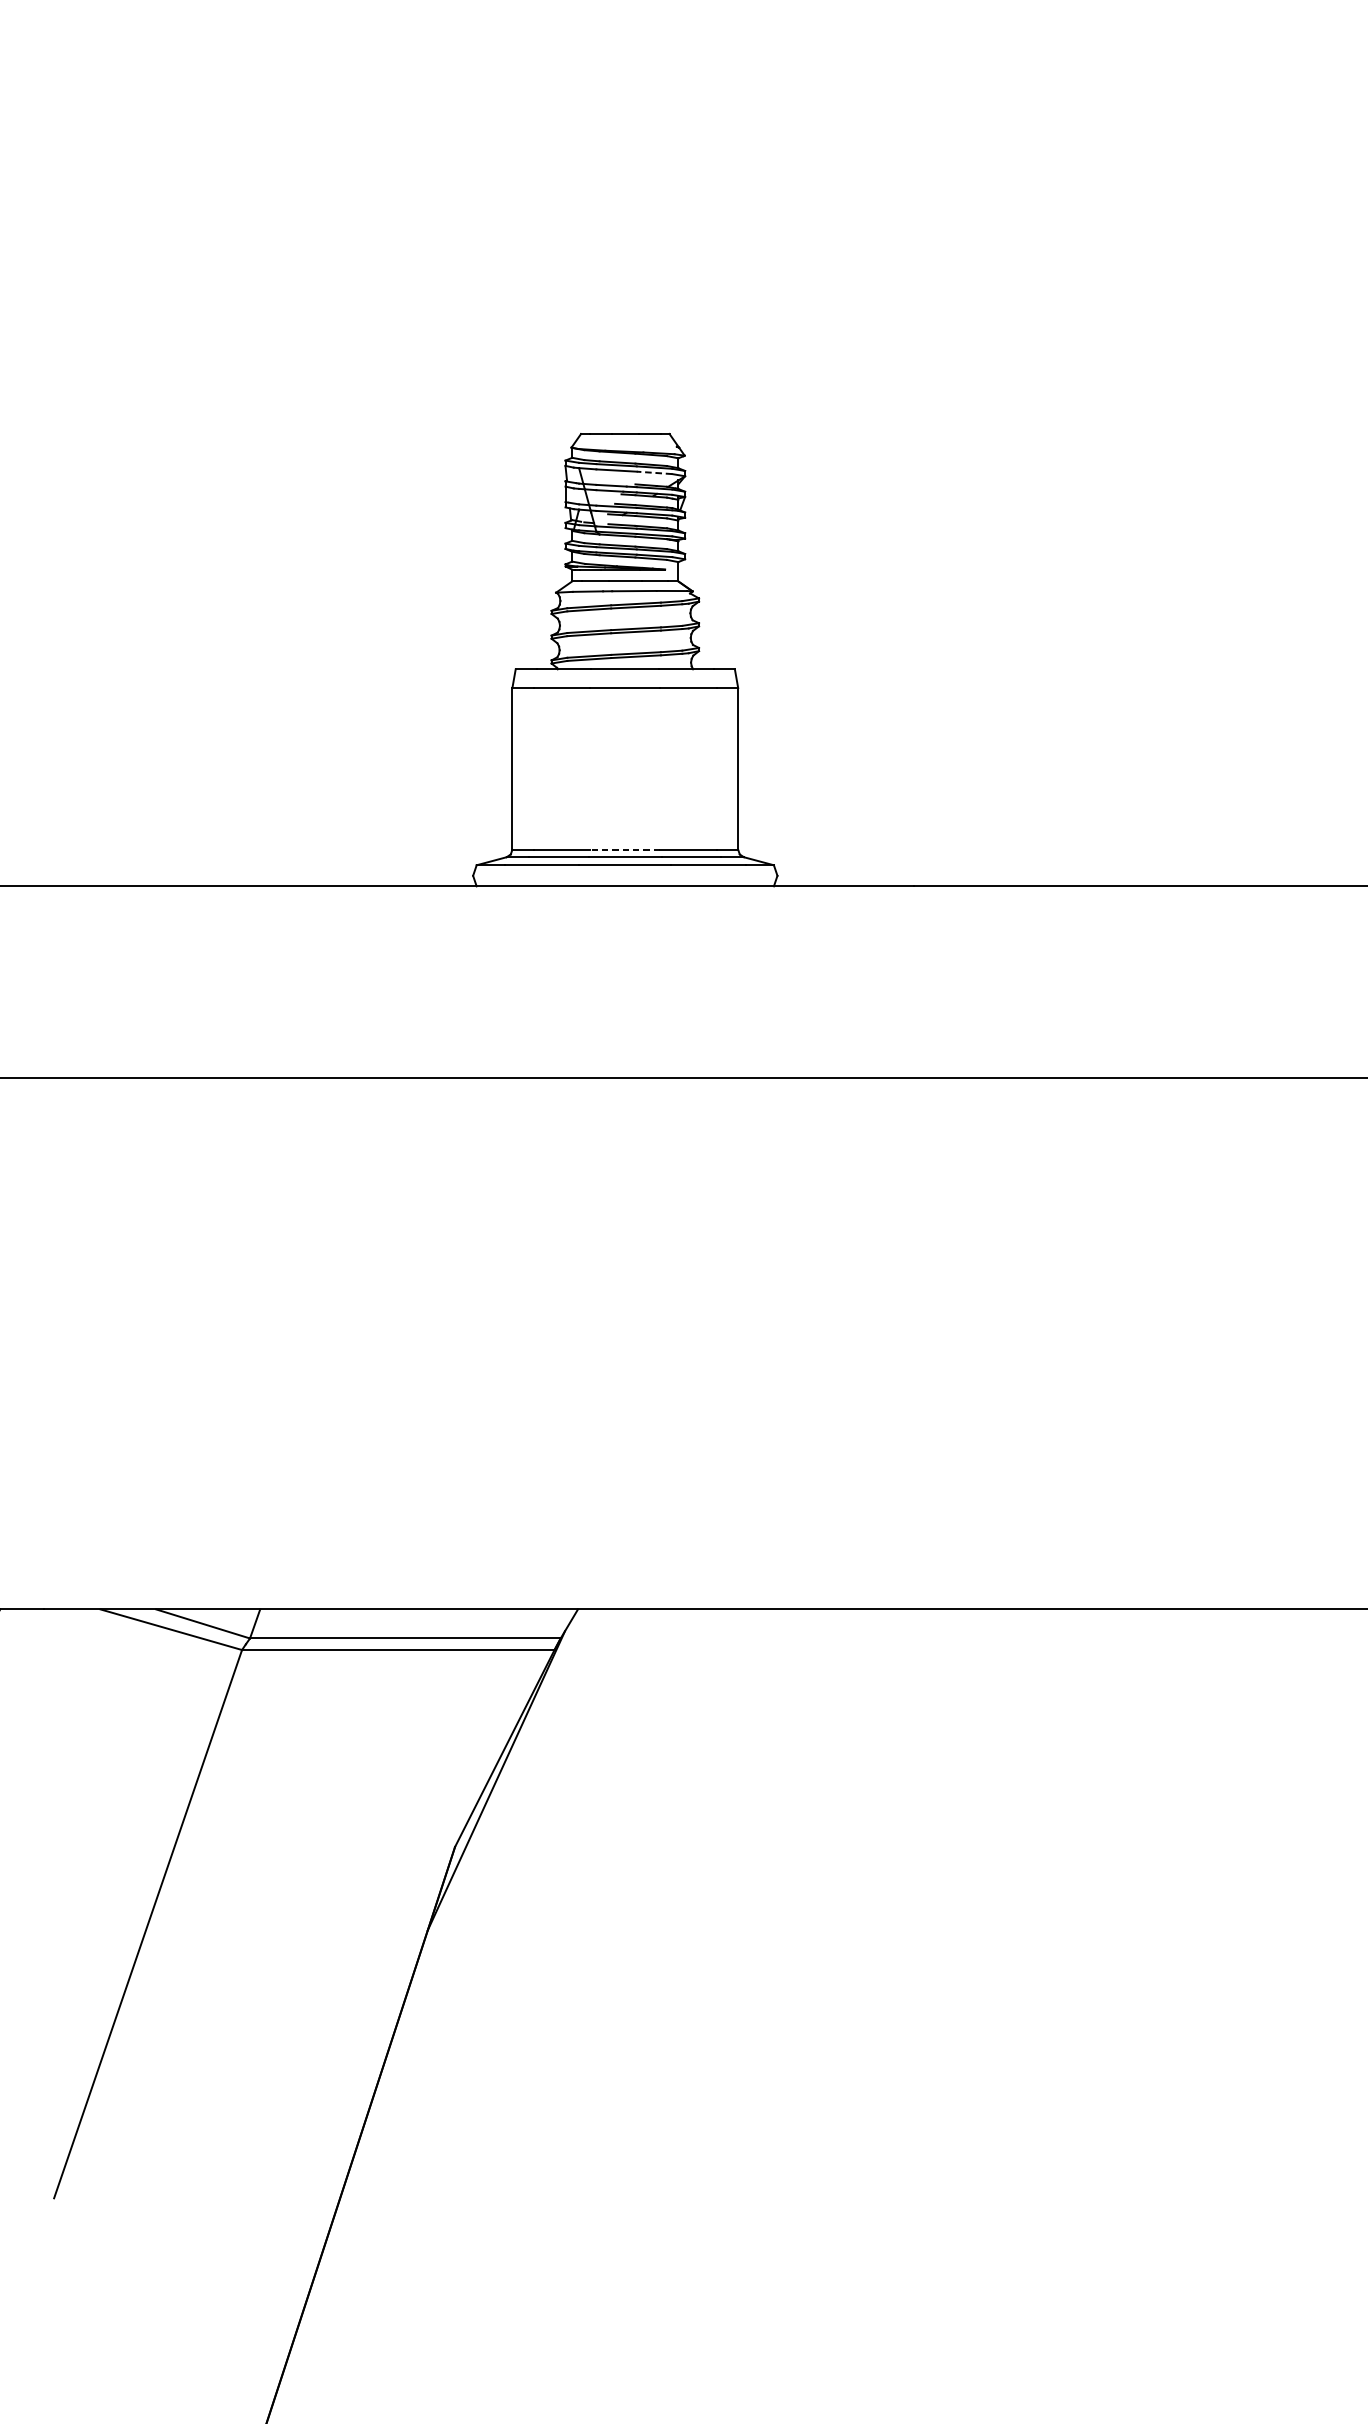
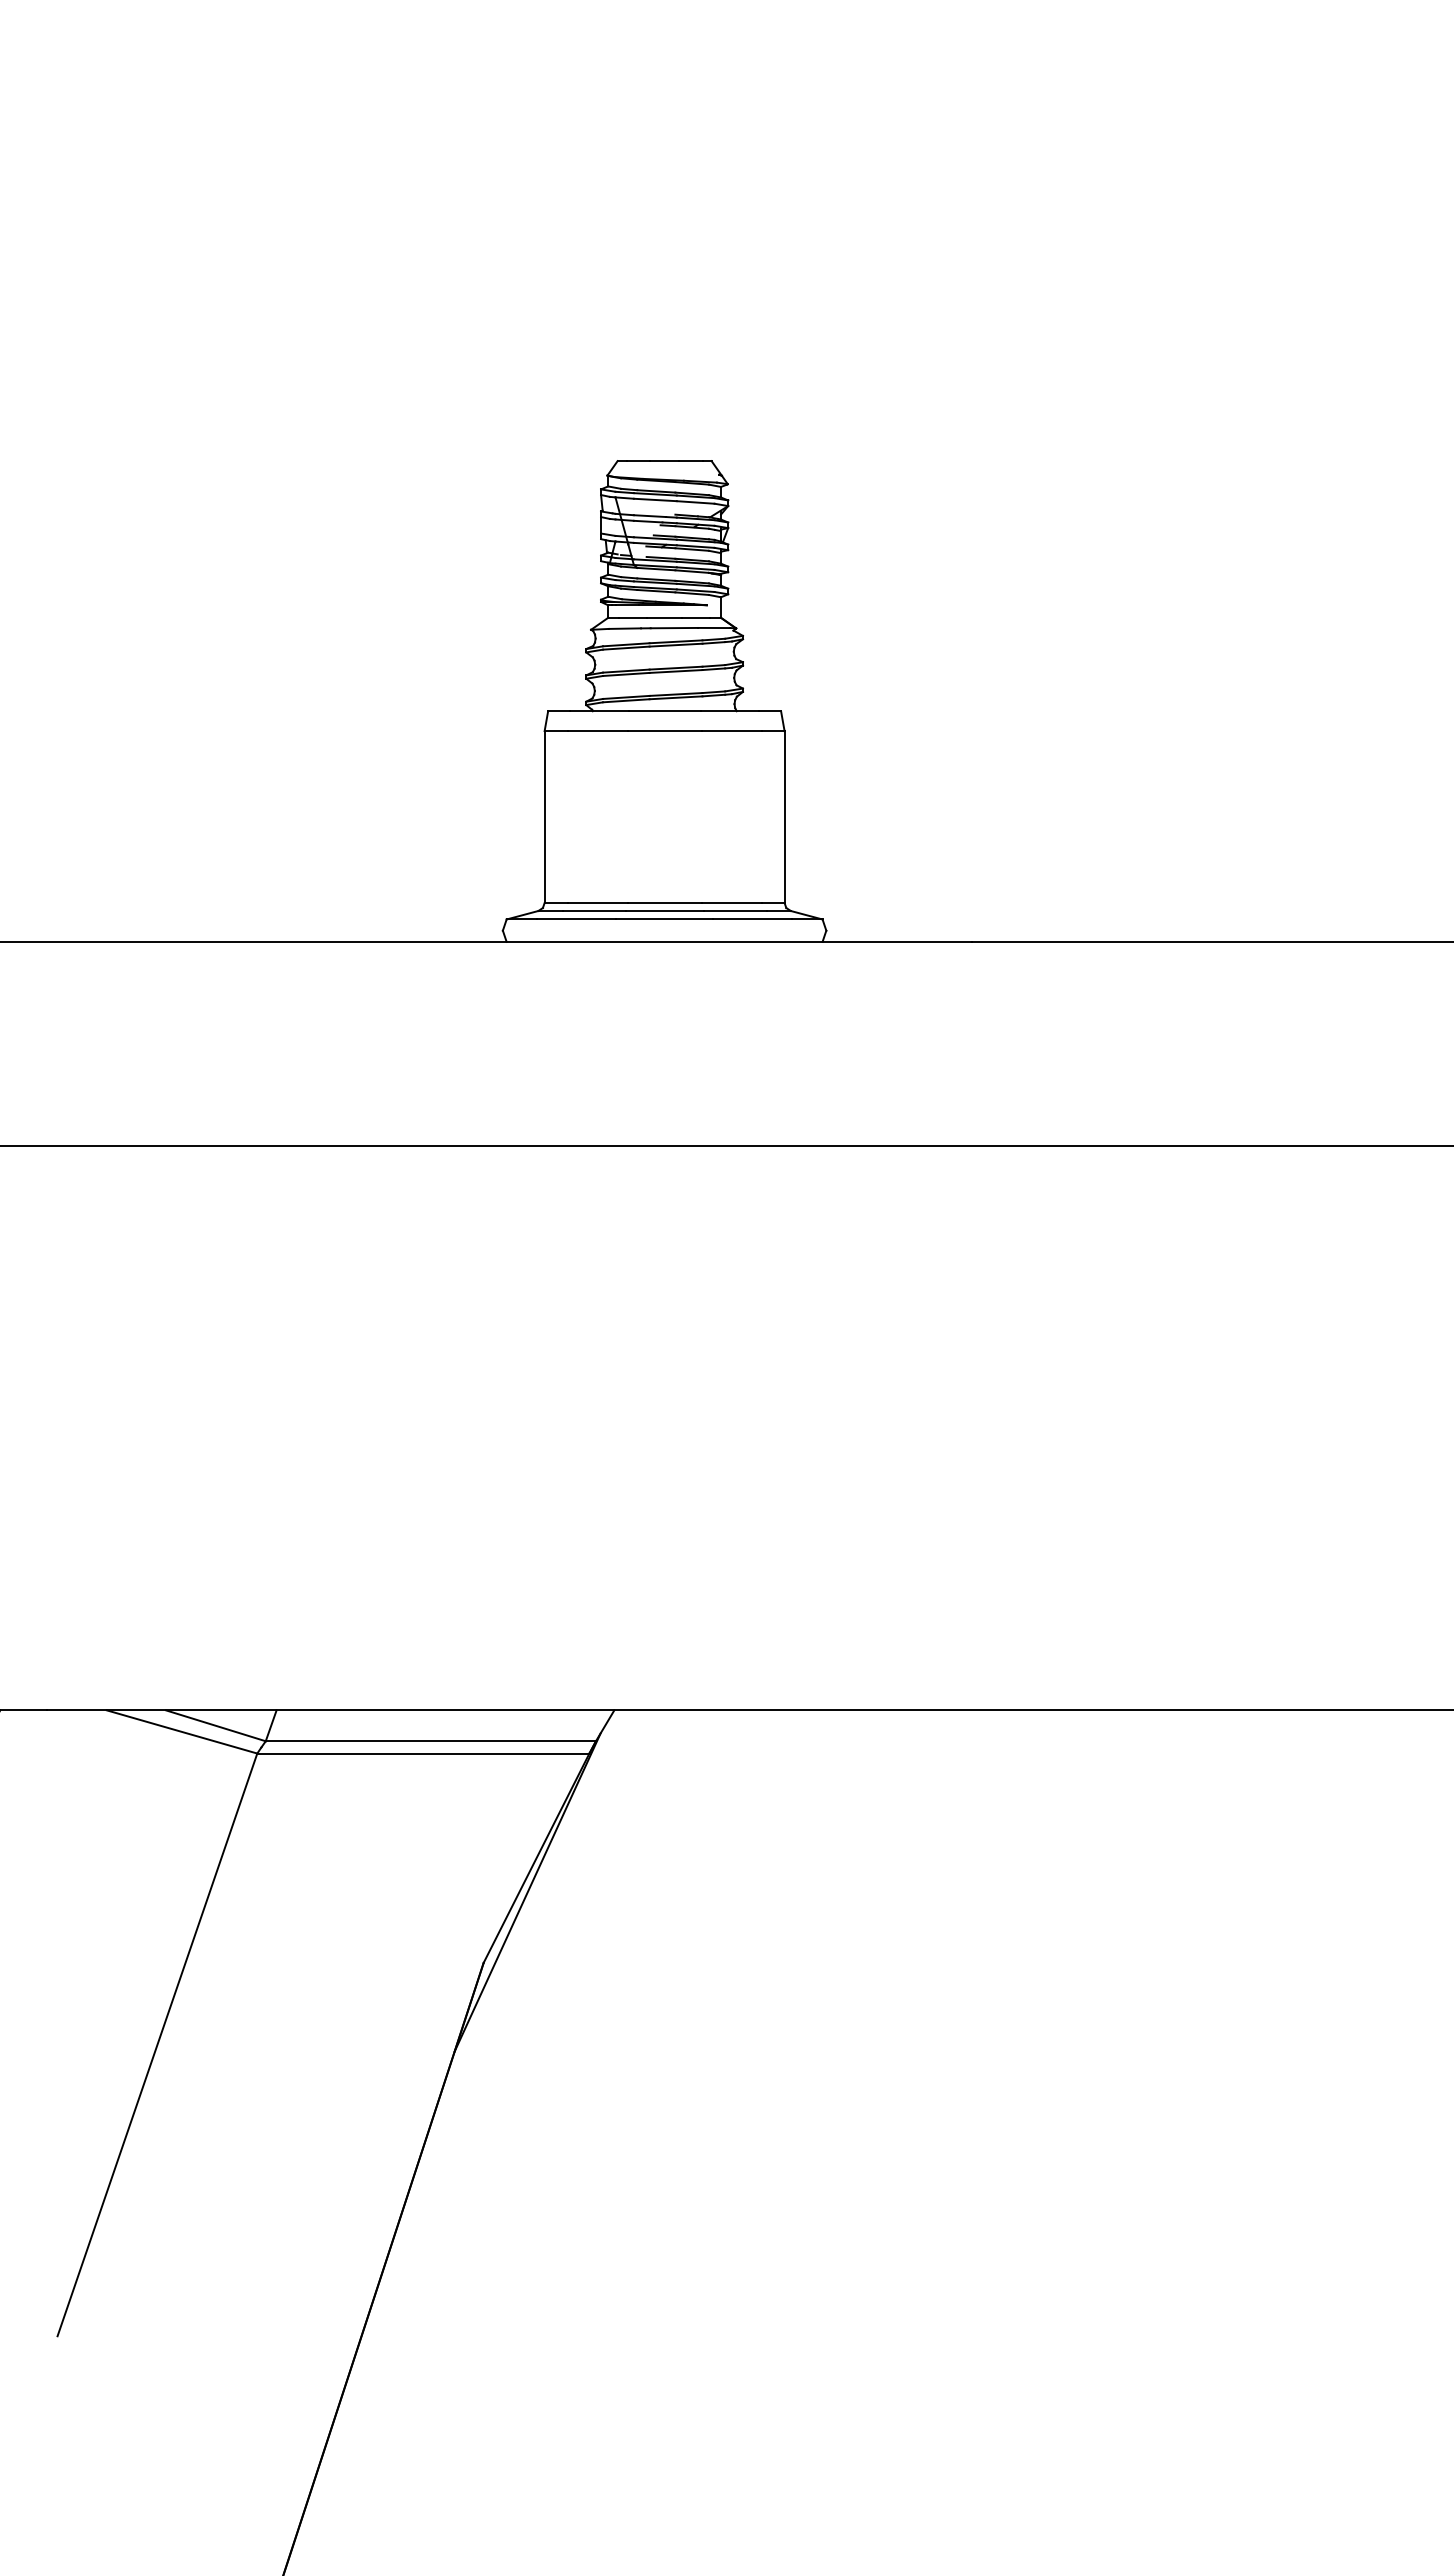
line: (654, 472) -> (695, 502), dashed -> solid
line: (625, 849) -> (664, 902), dashed -> solid

